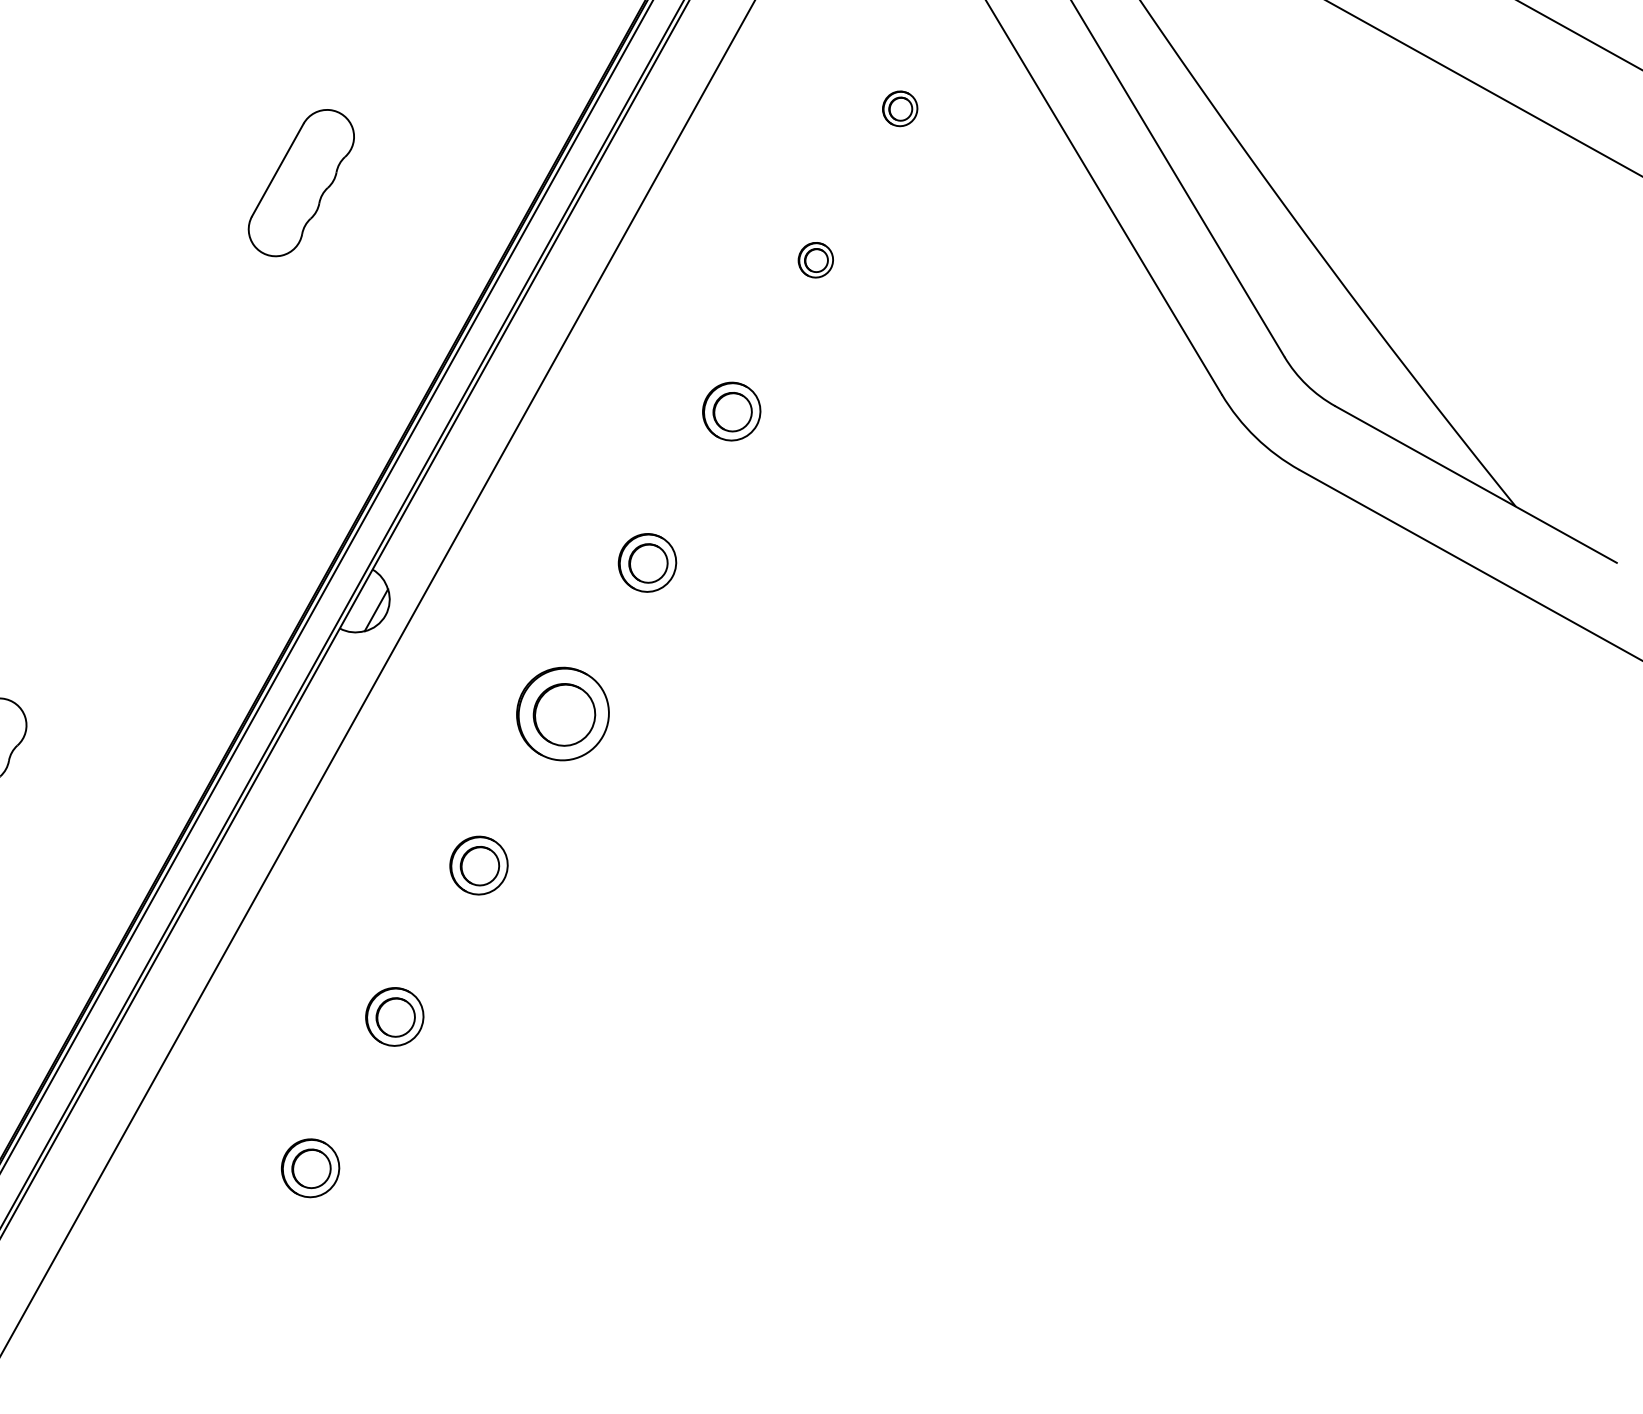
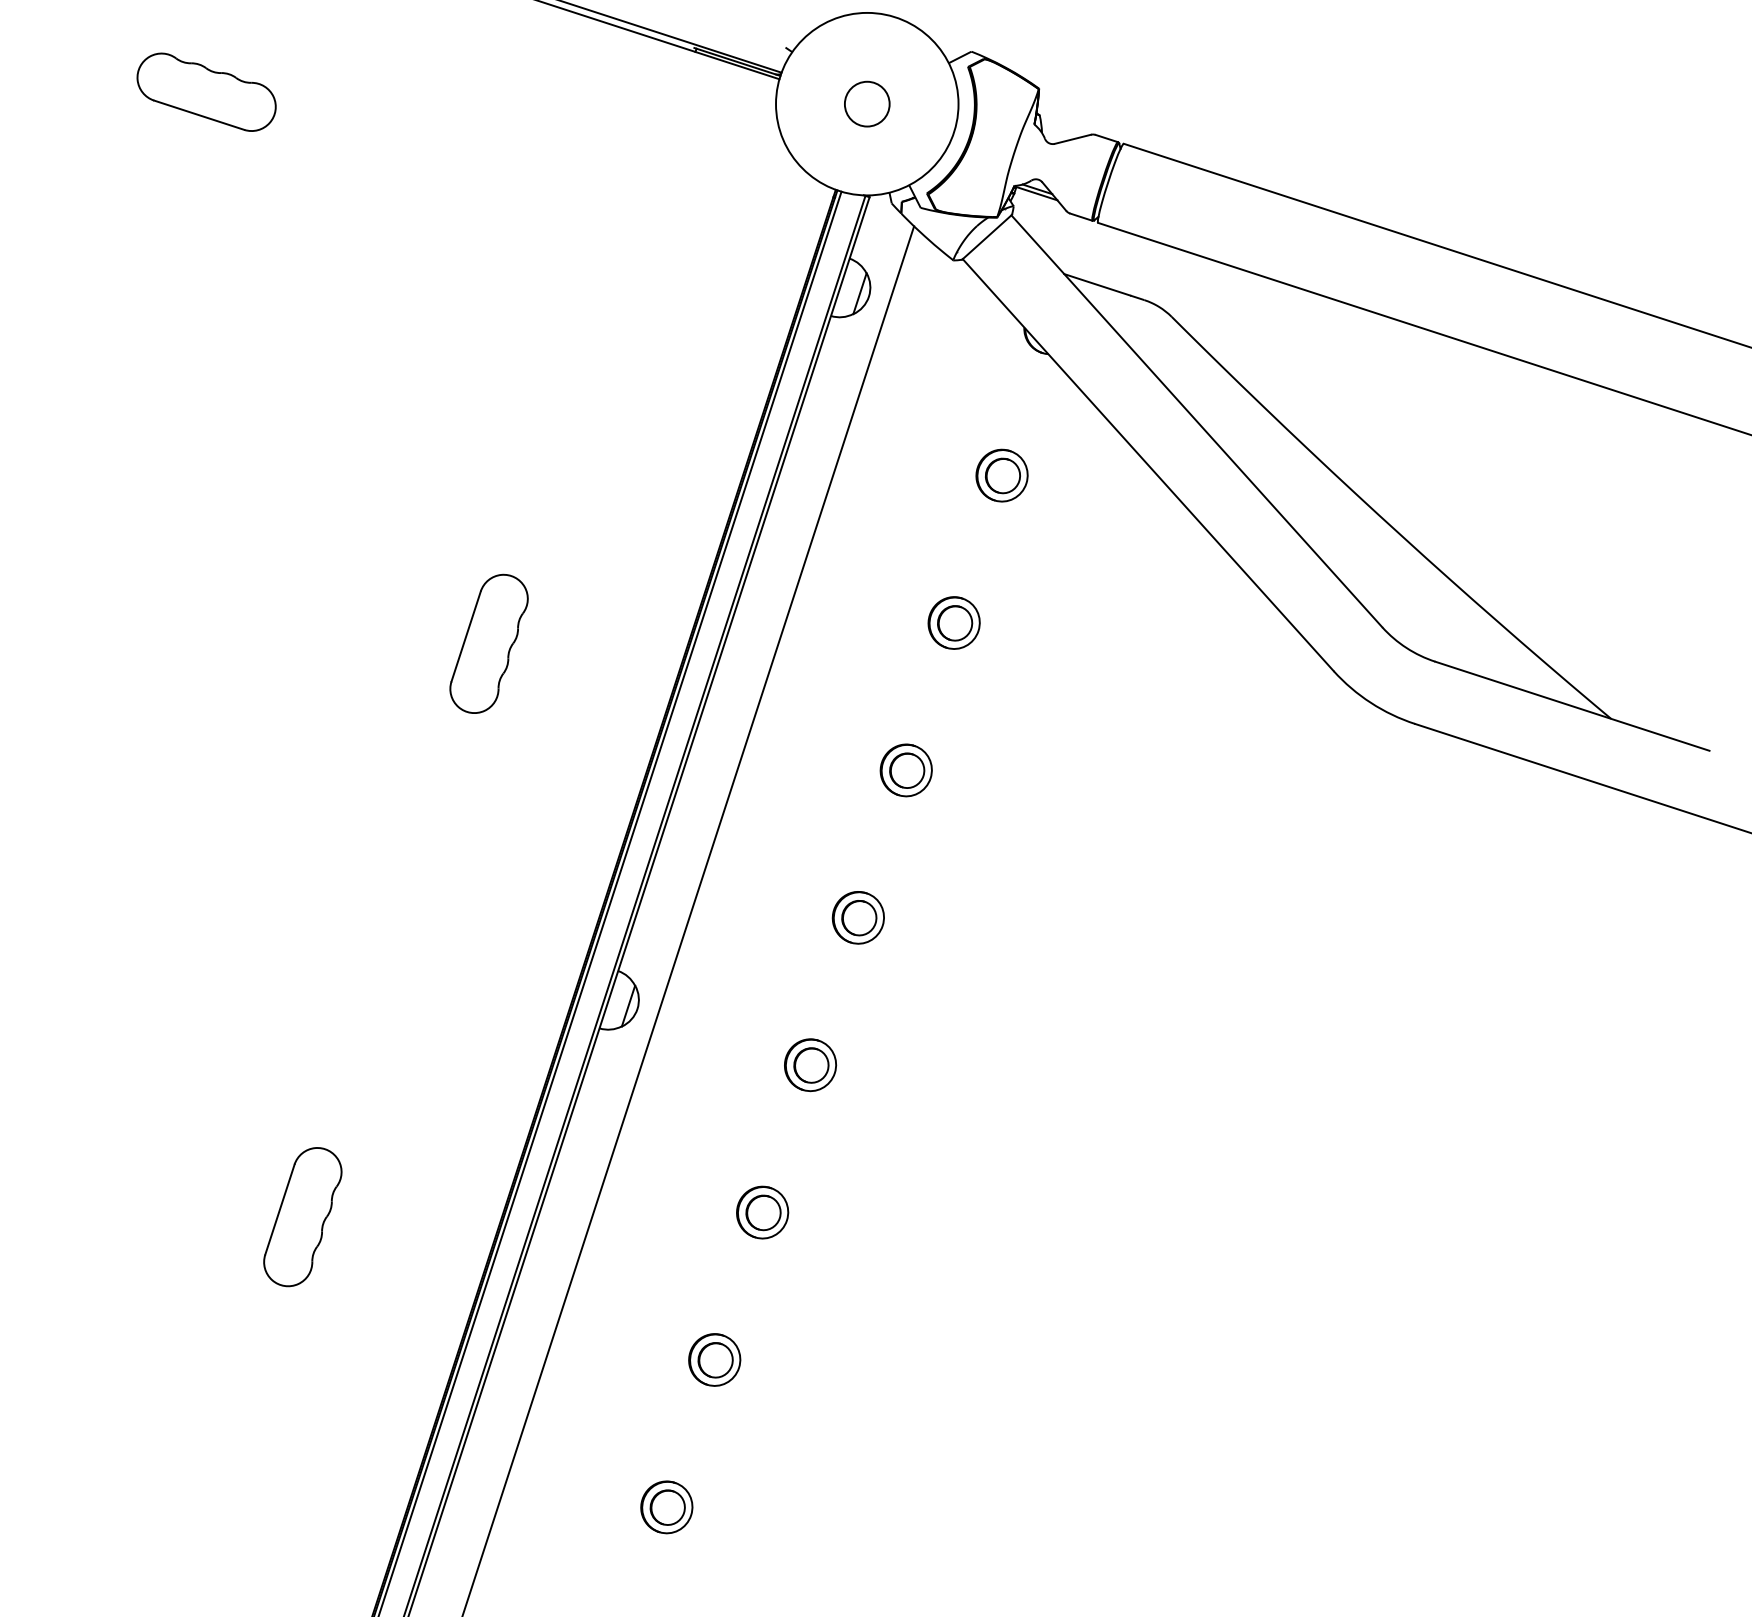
part: (899, 108) -> (1001, 475), size x1.67
part: (815, 259) -> (953, 622), size x1.67
part: (563, 714) -> (810, 1065), size x0.62

